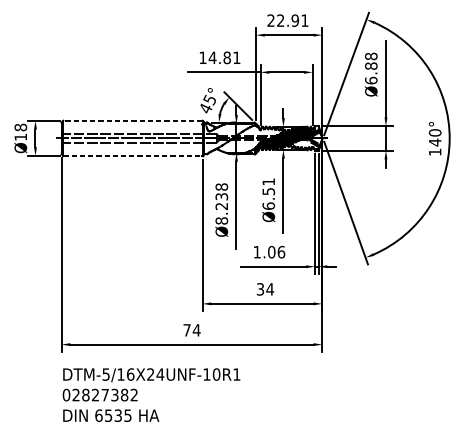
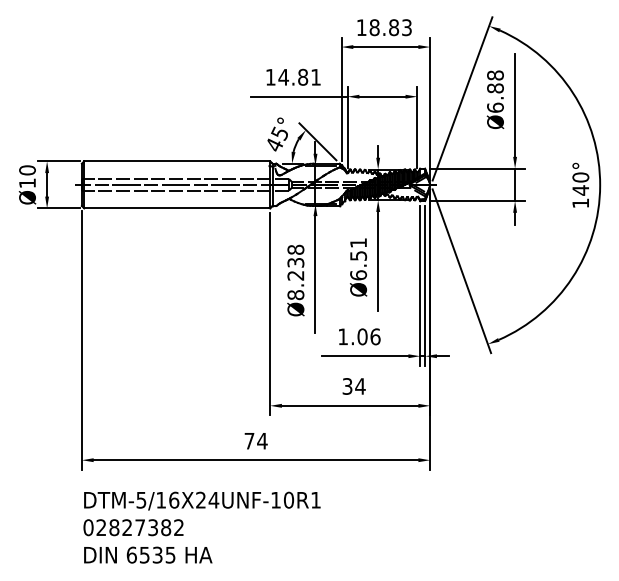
text: (287, 20) -> (383, 27), 22.91 -> 18.83
line: (133, 120) -> (177, 161), dashed -> solid
text: (20, 127) -> (27, 170), Ø18 -> Ø10
line: (133, 156) -> (177, 208), dashed -> solid

